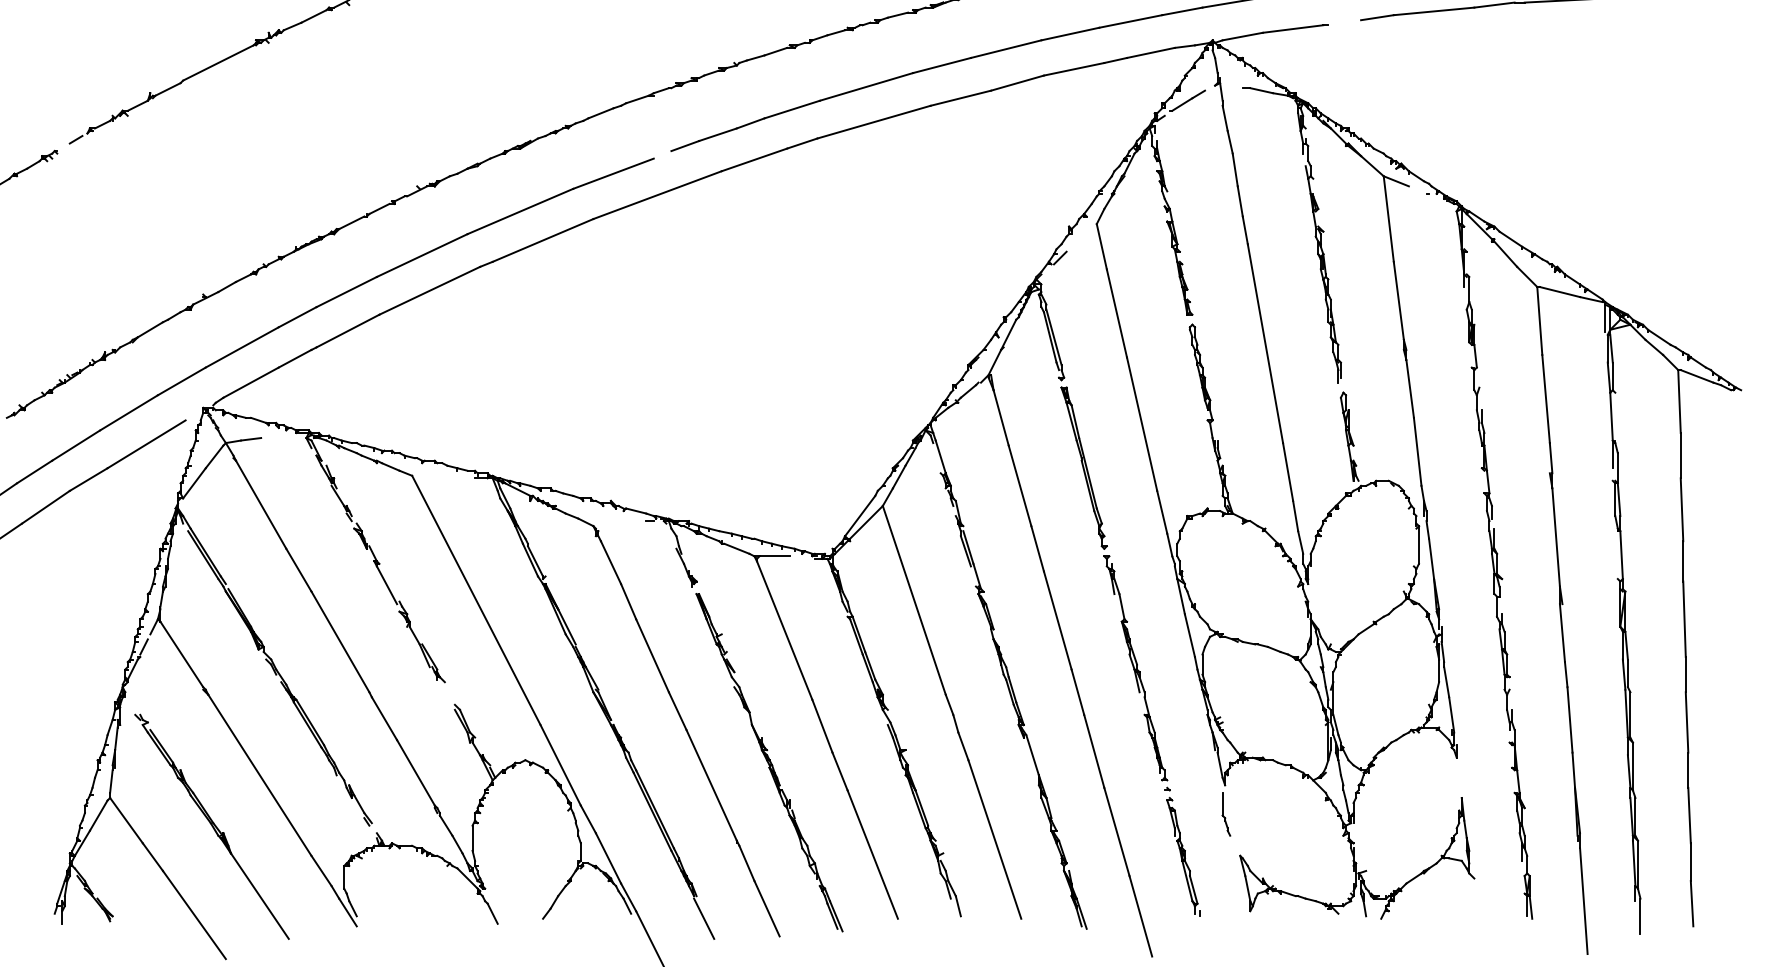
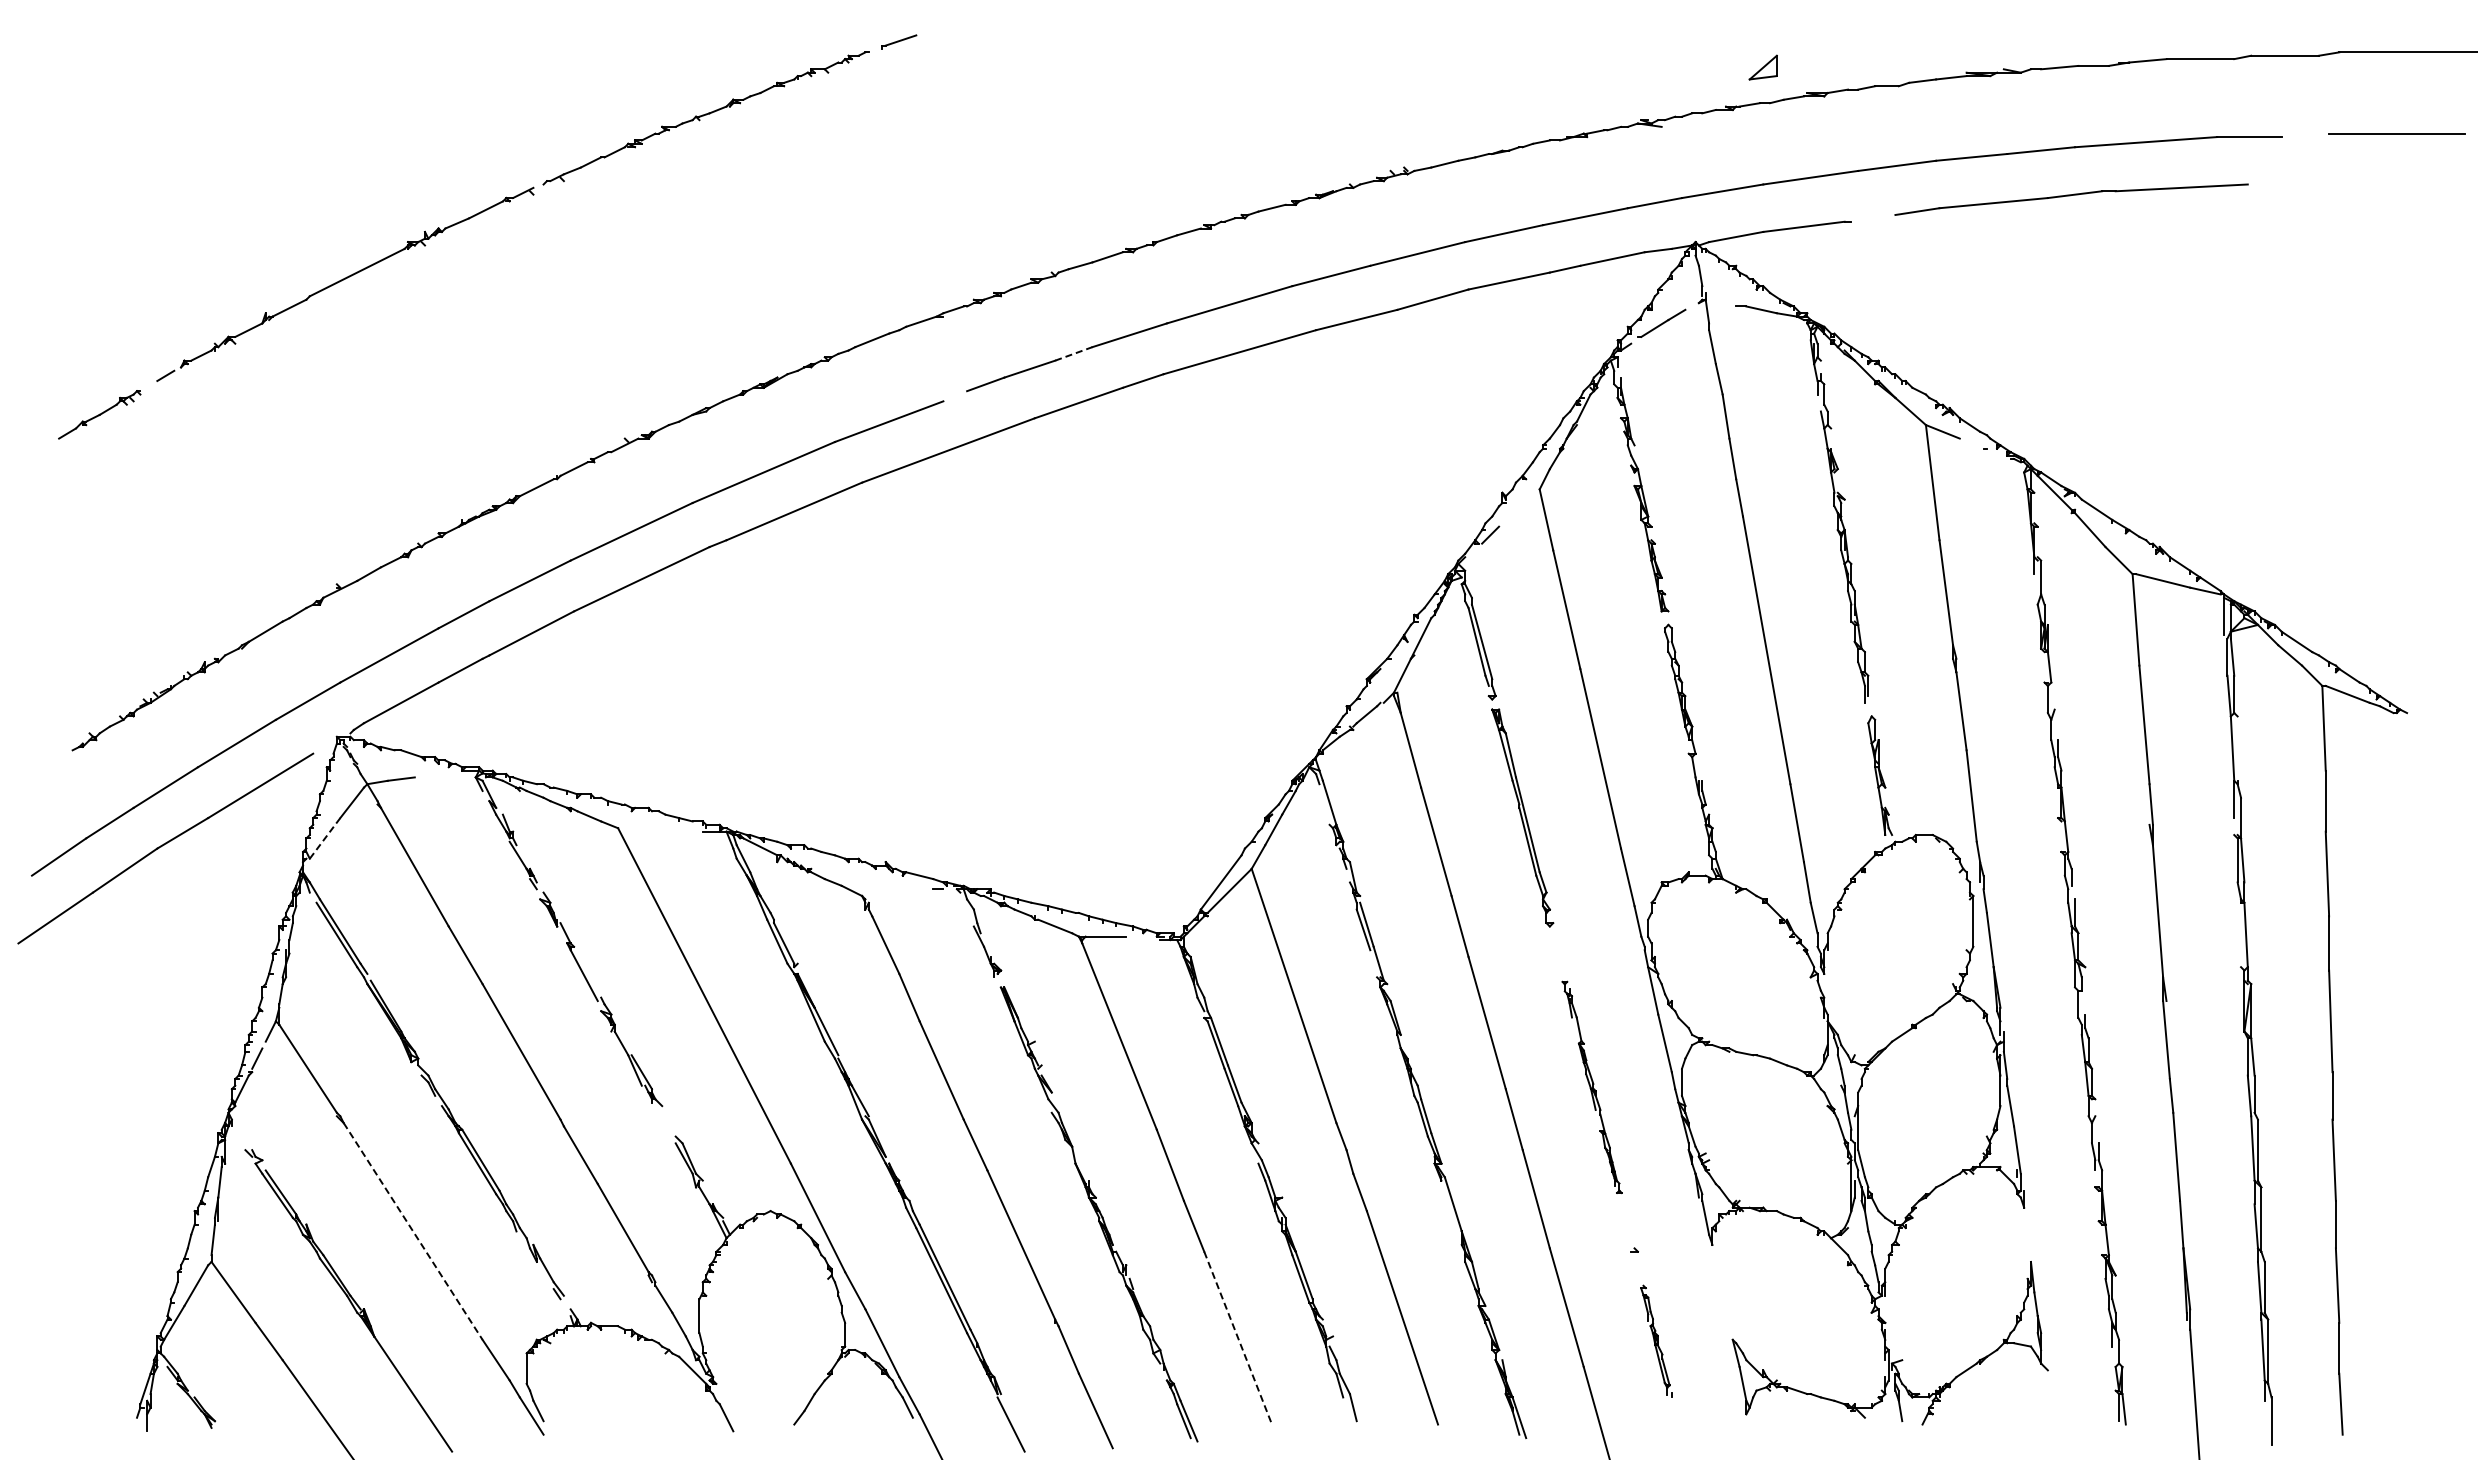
line: (750, 123) -> (1073, 353), solid -> dashed
line: (194, 483) -> (325, 838), solid -> dashed
part: (1135, 668) -> (1591, 1087), size x0.7
line: (260, 775) -> (413, 1231), solid -> dashed
part: (1226, 814) -> (1714, 1283), removed
line: (873, 854) -> (1238, 1338), solid -> dashed
part: (1183, 857) -> (1656, 1341), size x0.7

